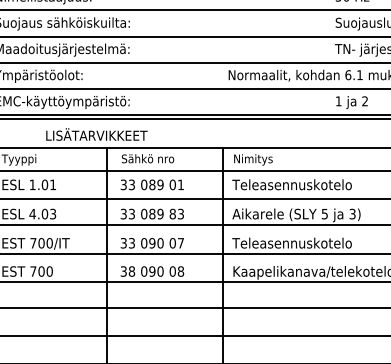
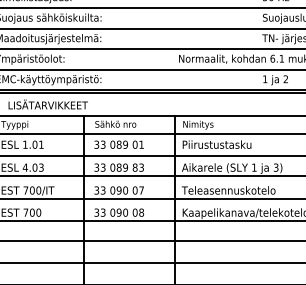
text: (96, 134) -> (47, 104), moved
text: (291, 184) -> (228, 144), Teleasennuskotelo -> Piirustustasku
text: (324, 214) -> (254, 167), 5 -> 1
text: (131, 271) -> (102, 212), 38 -> 33

